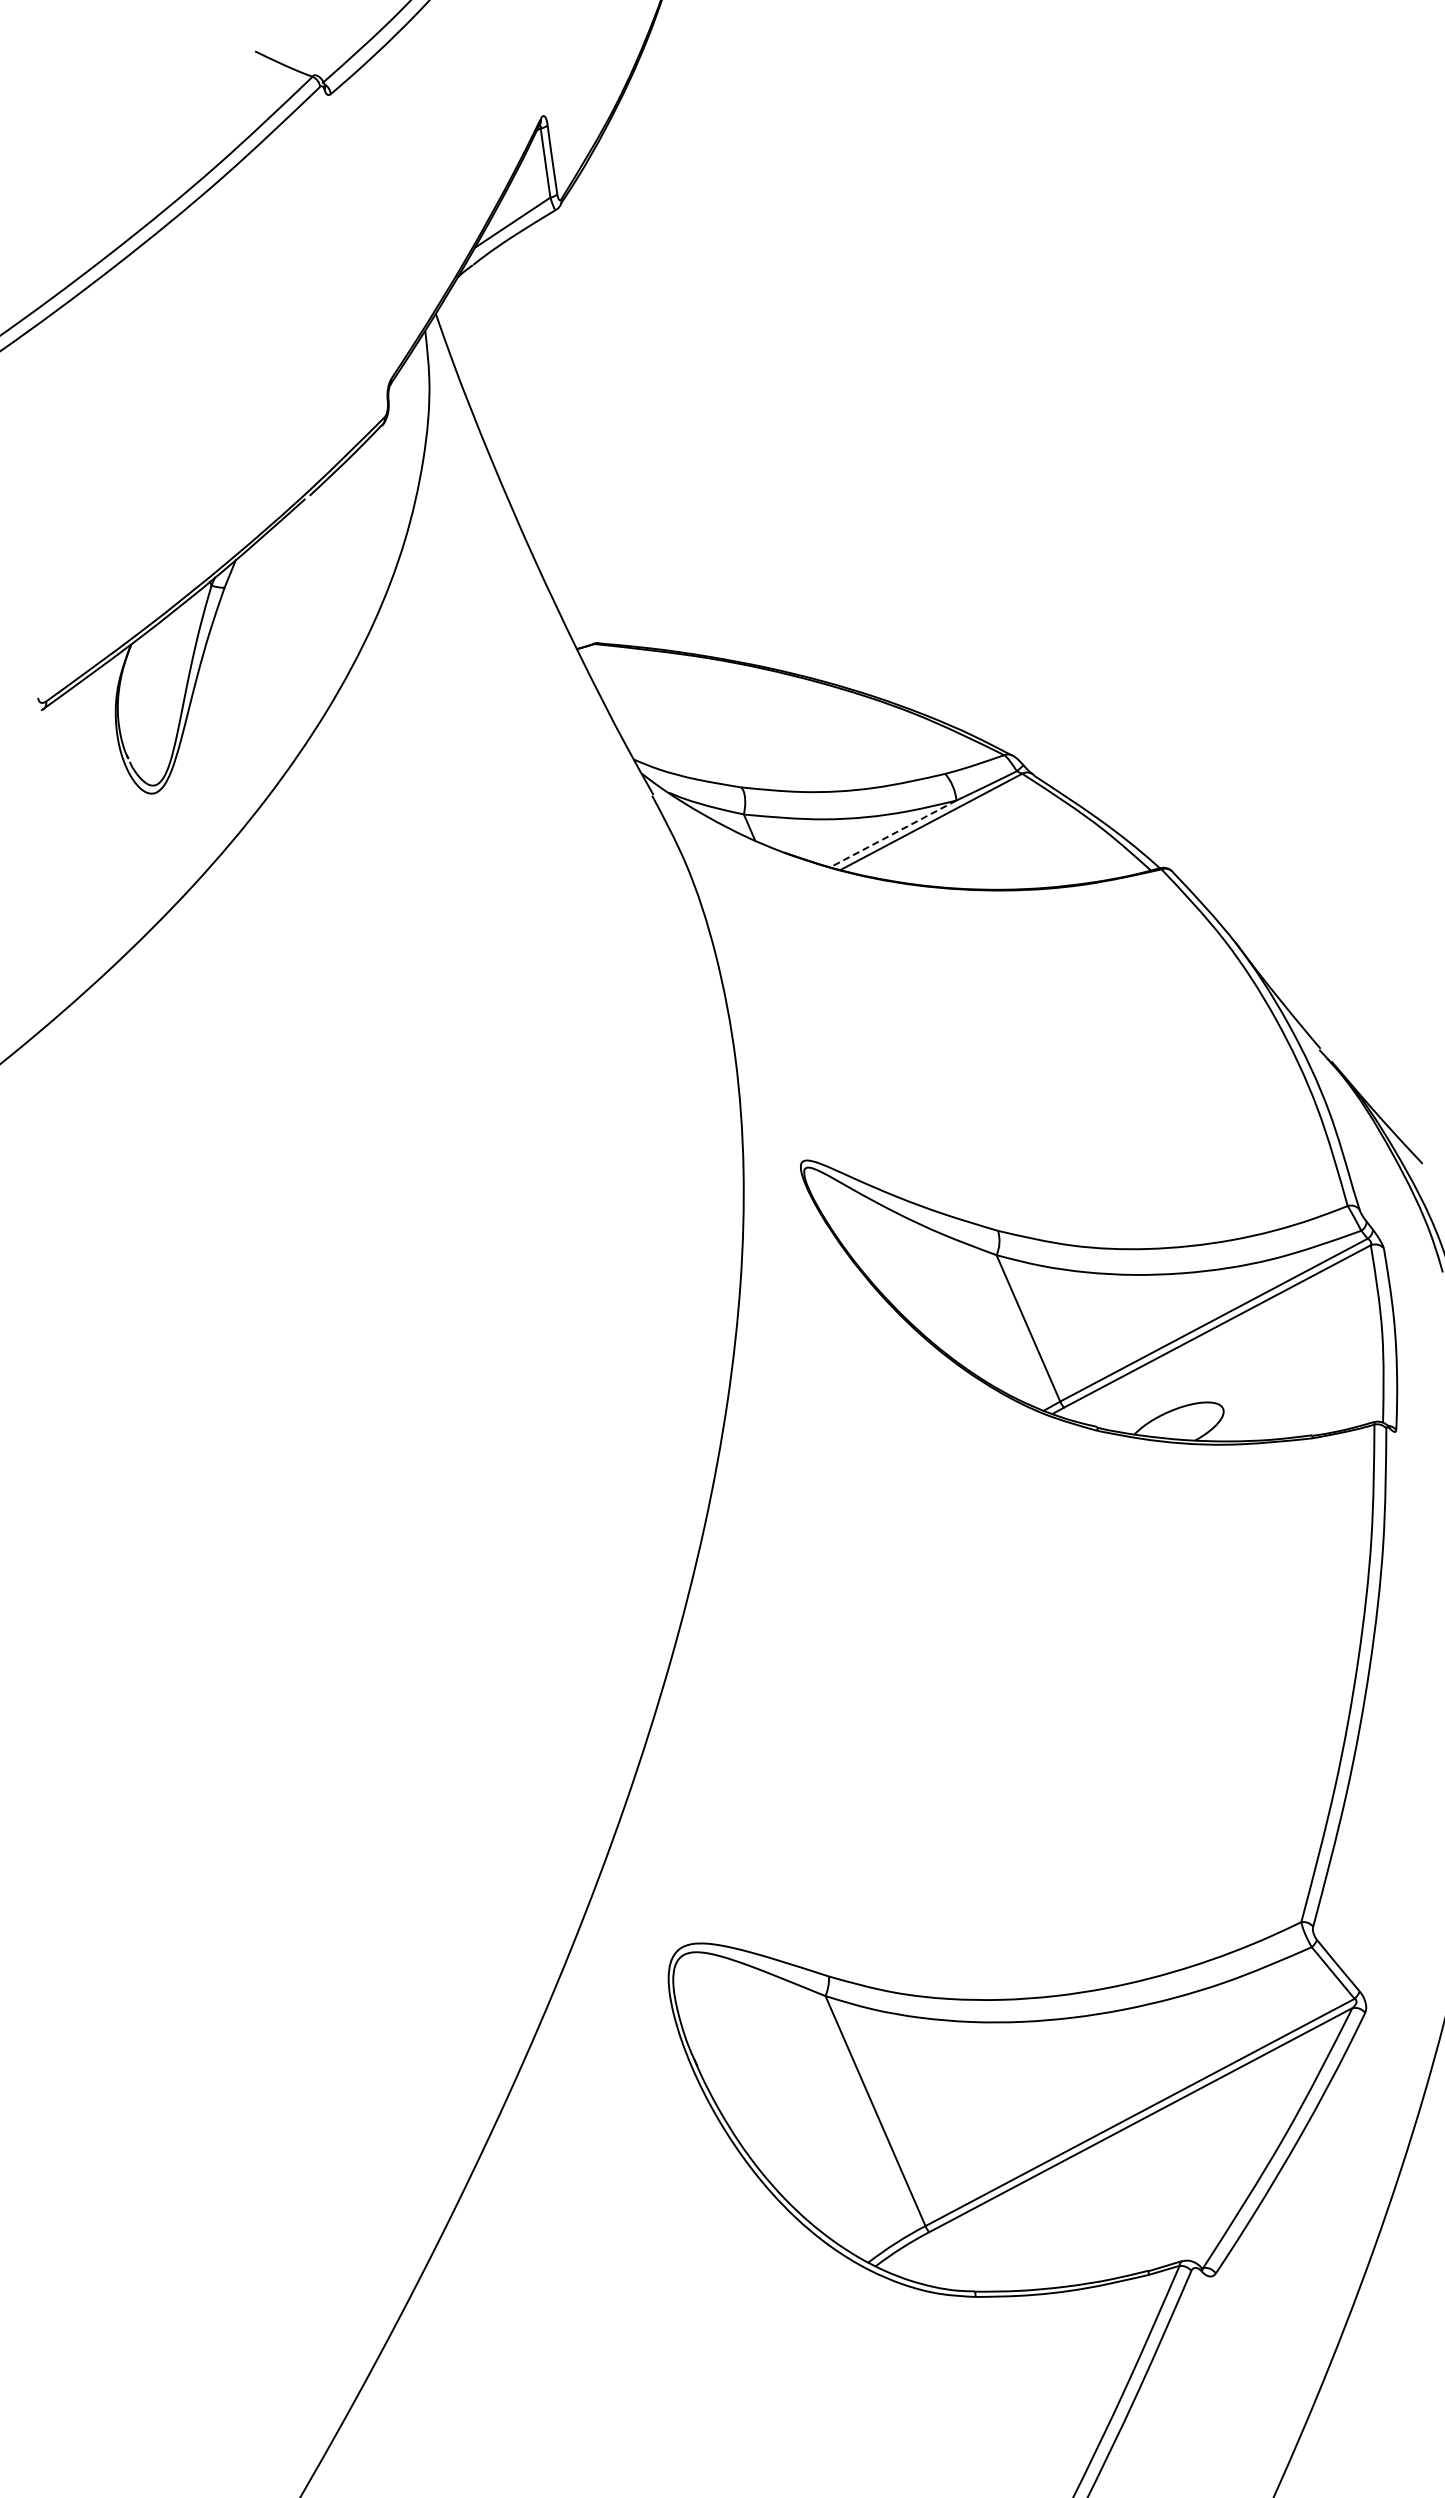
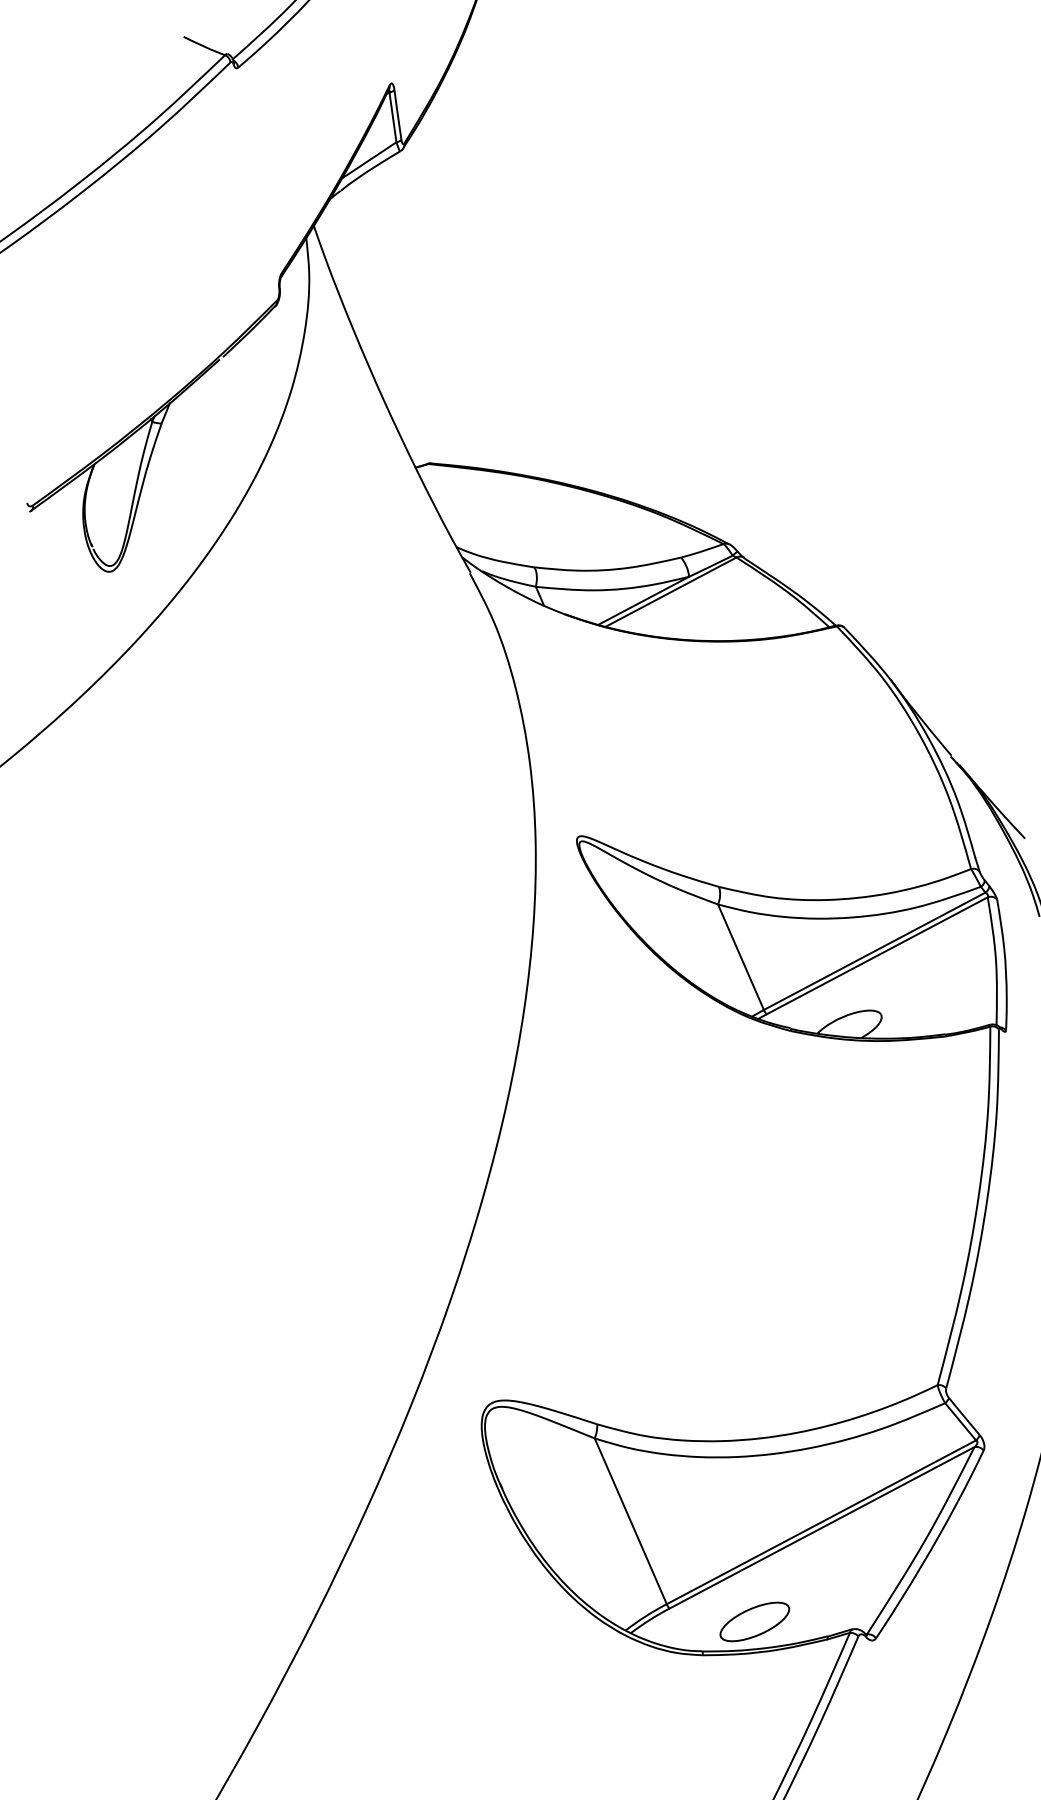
line: (892, 834) -> (643, 601), dashed -> solid
part: (1047, 2250) -> (754, 1621), added

